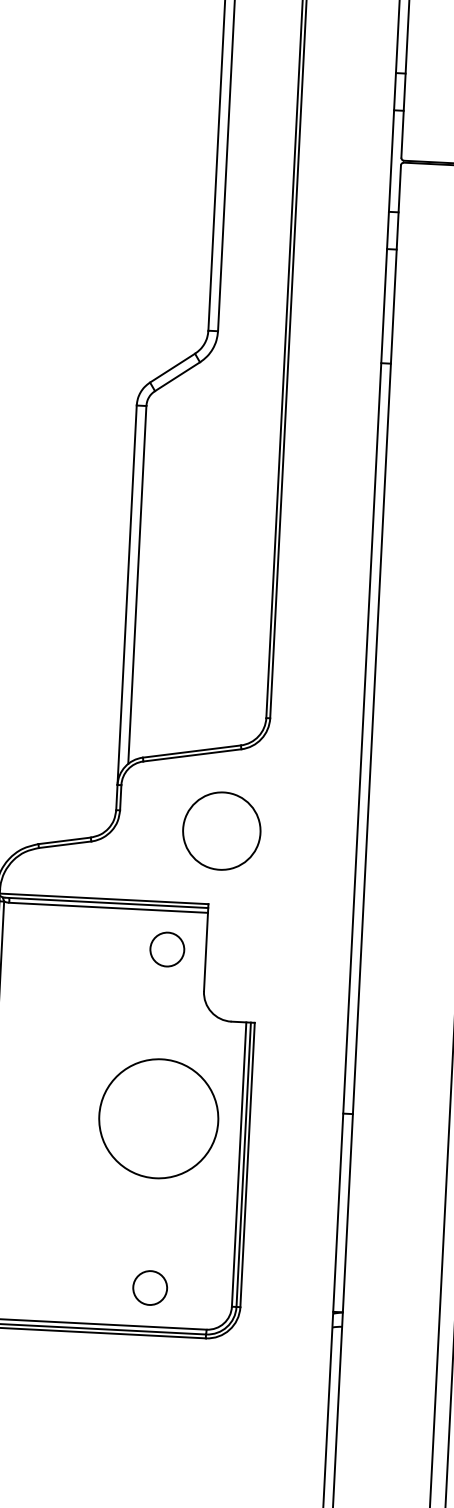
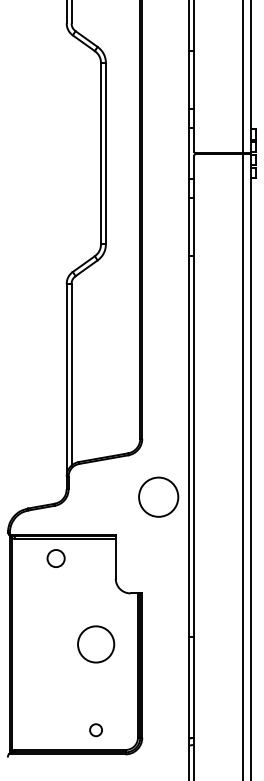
circle: (221, 829) -> (158, 496), moved
circle: (166, 949) -> (55, 558), moved
circle: (157, 1118) -> (95, 644), size x0.6
circle: (149, 1286) -> (95, 729), size x0.7

